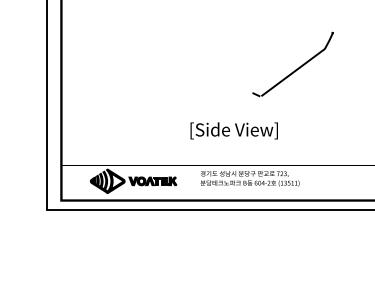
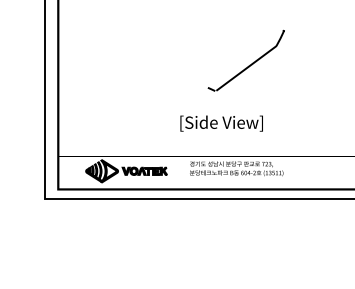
part: (292, 64) -> (245, 60), moved

